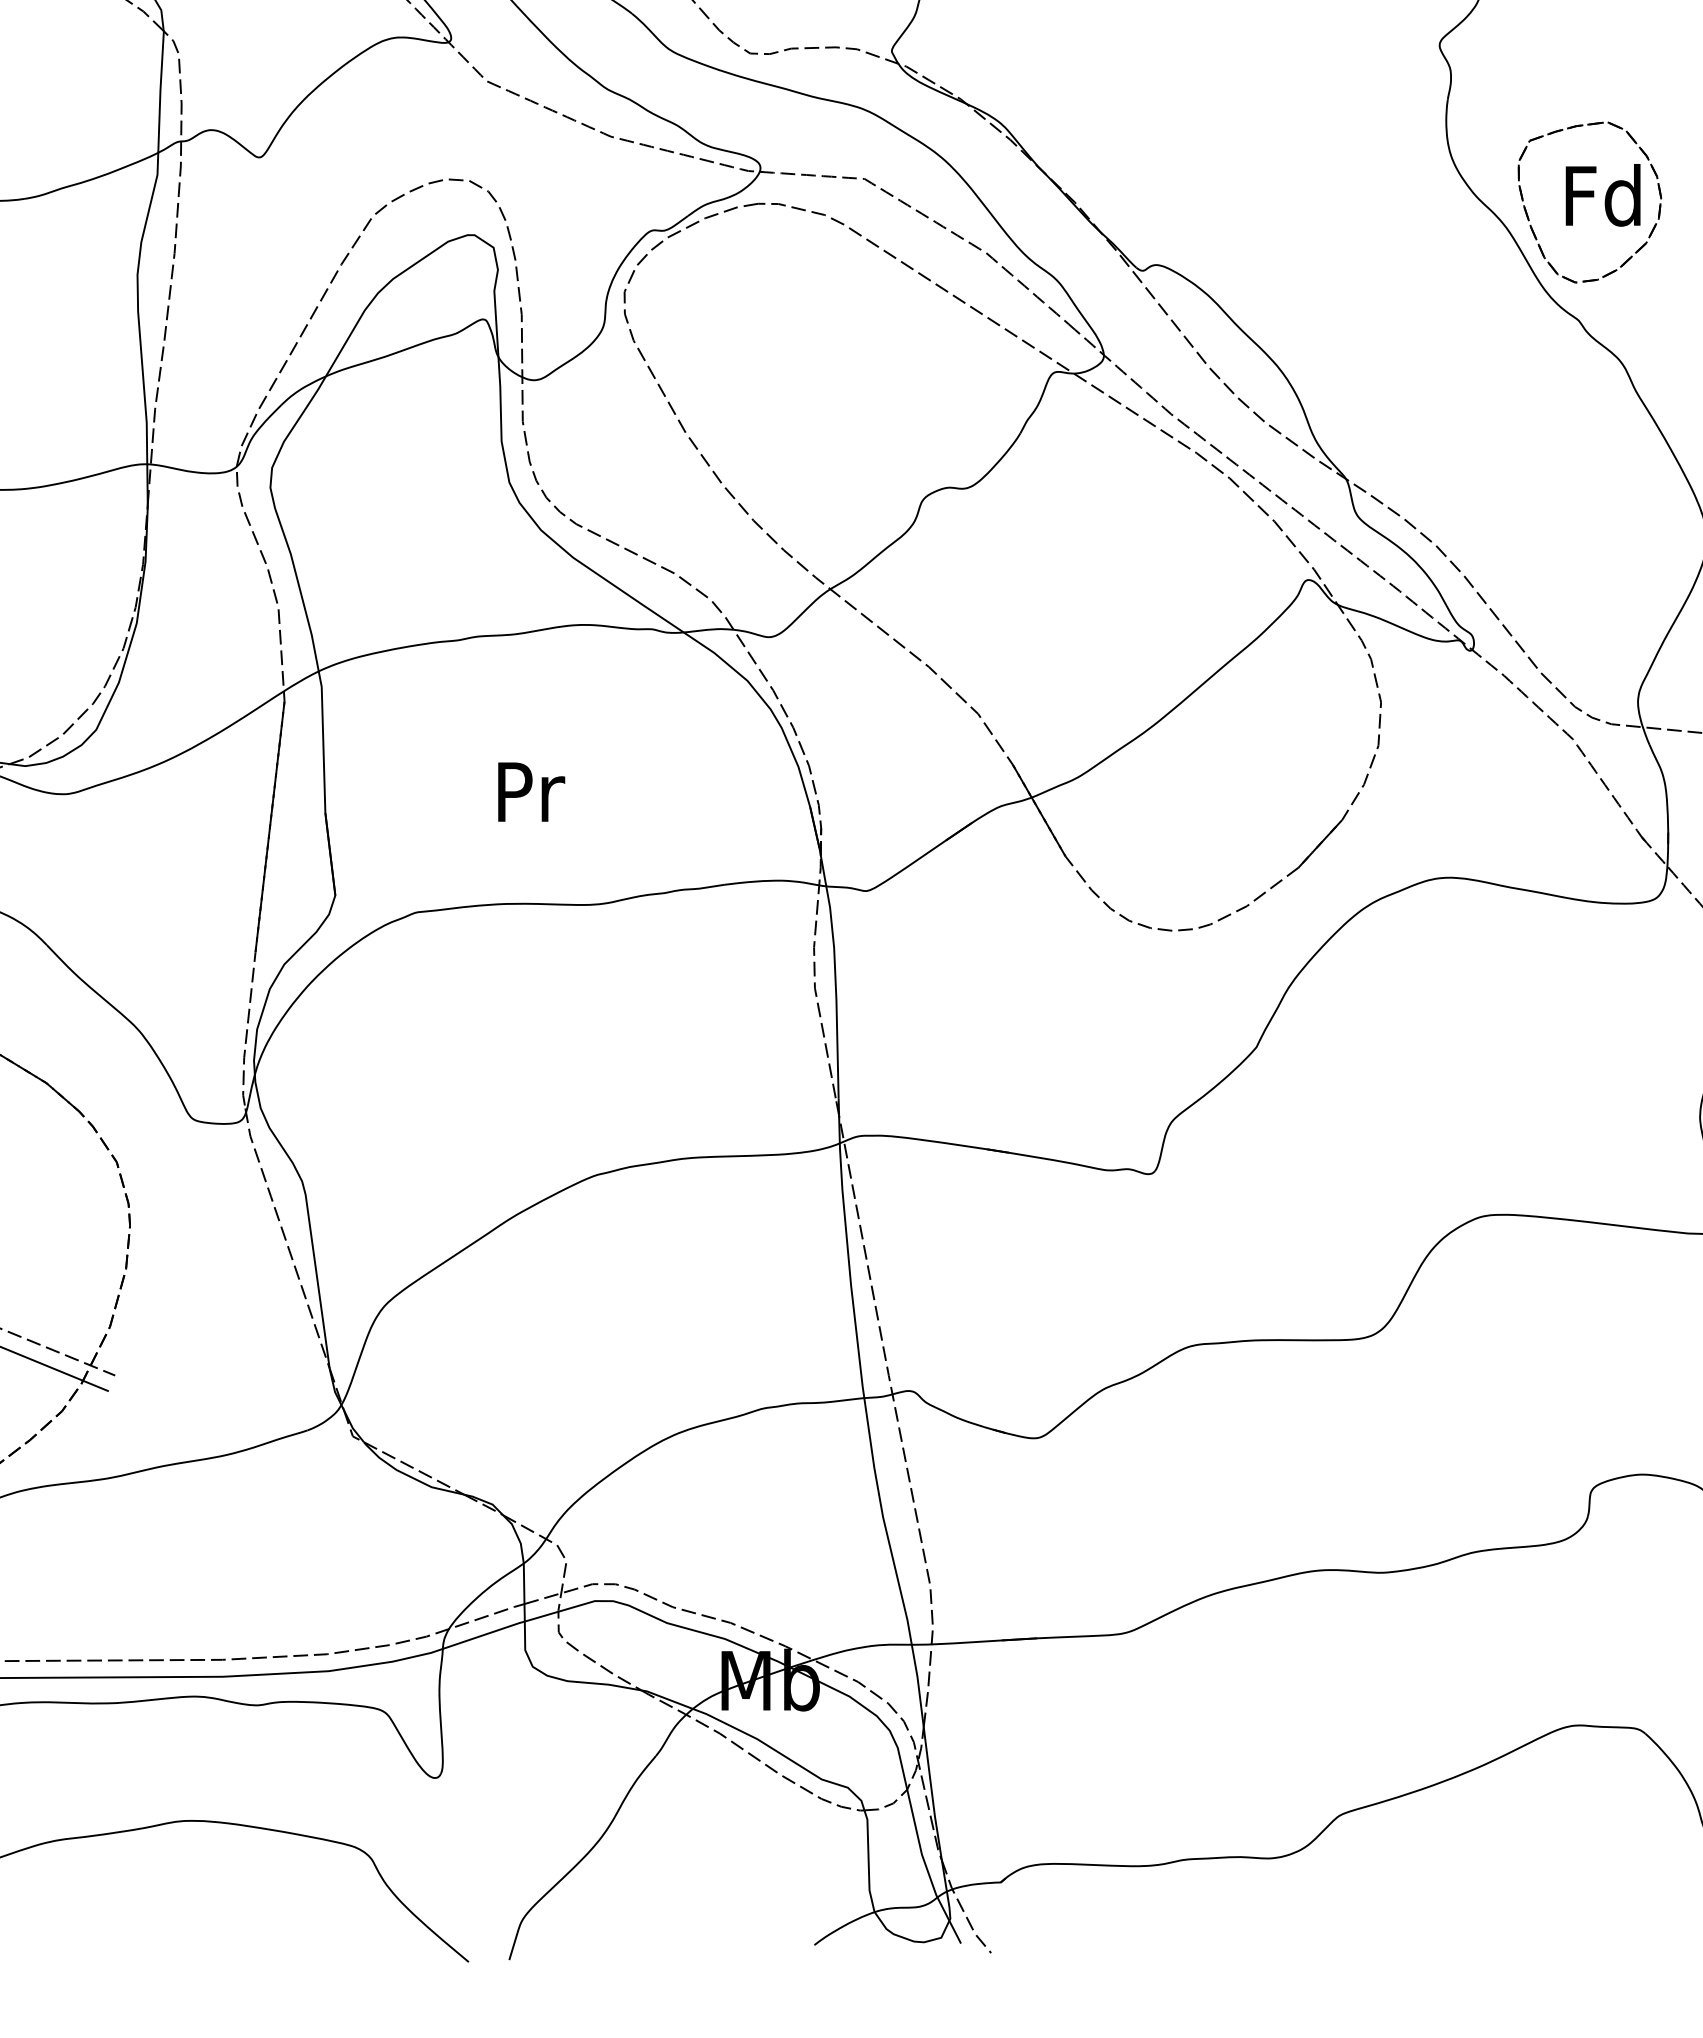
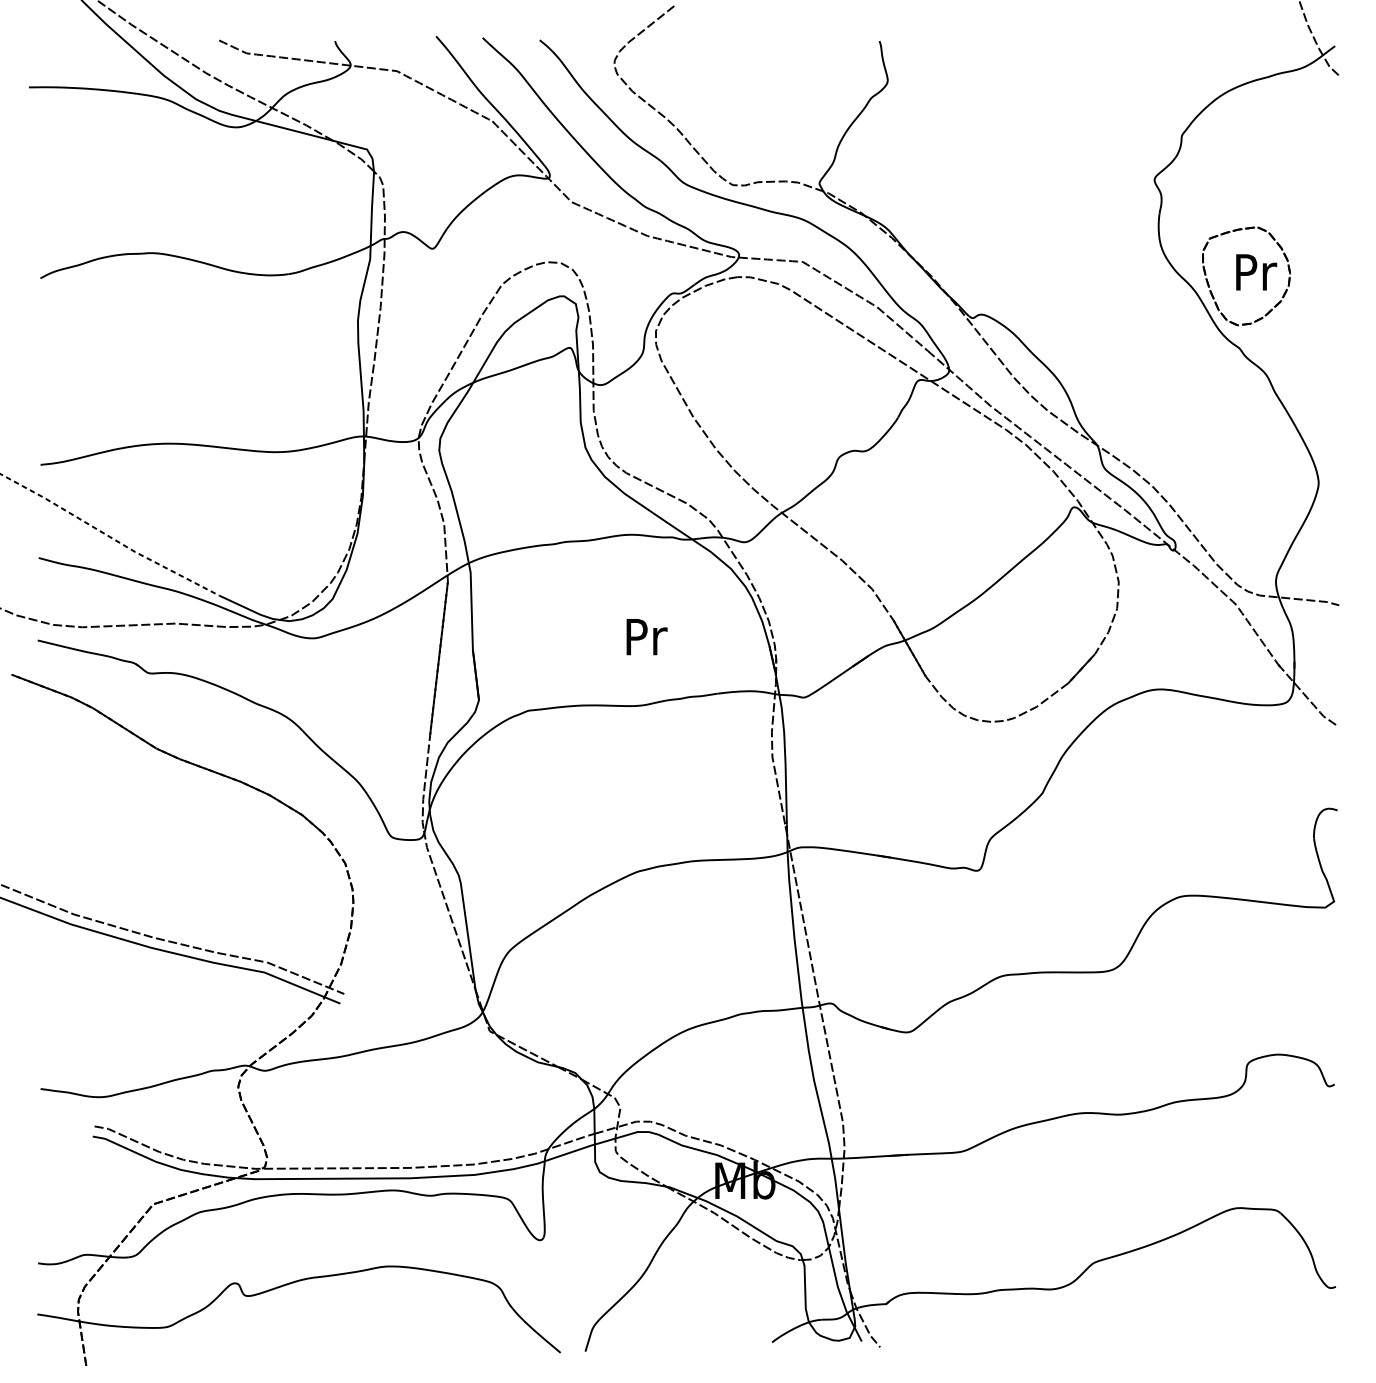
text: (1602, 194) -> (1254, 271), Fd -> Pr
text: (530, 792) -> (646, 637), moved

